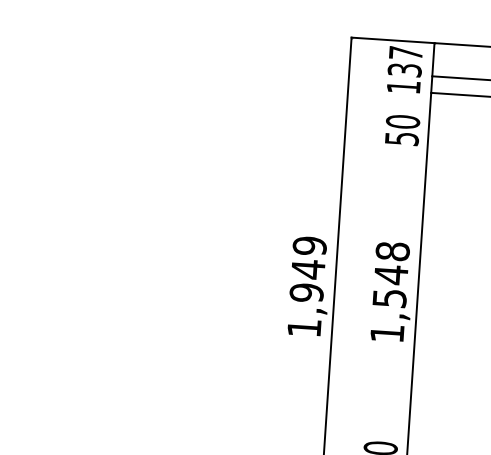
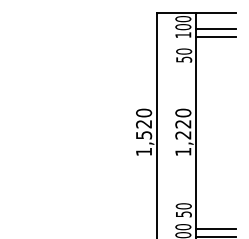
text: (405, 62) -> (183, 23), 137 -> 100
text: (309, 268) -> (144, 123), 1,949 -> 1,520
text: (391, 273) -> (183, 123), 1,548 -> 1,220

